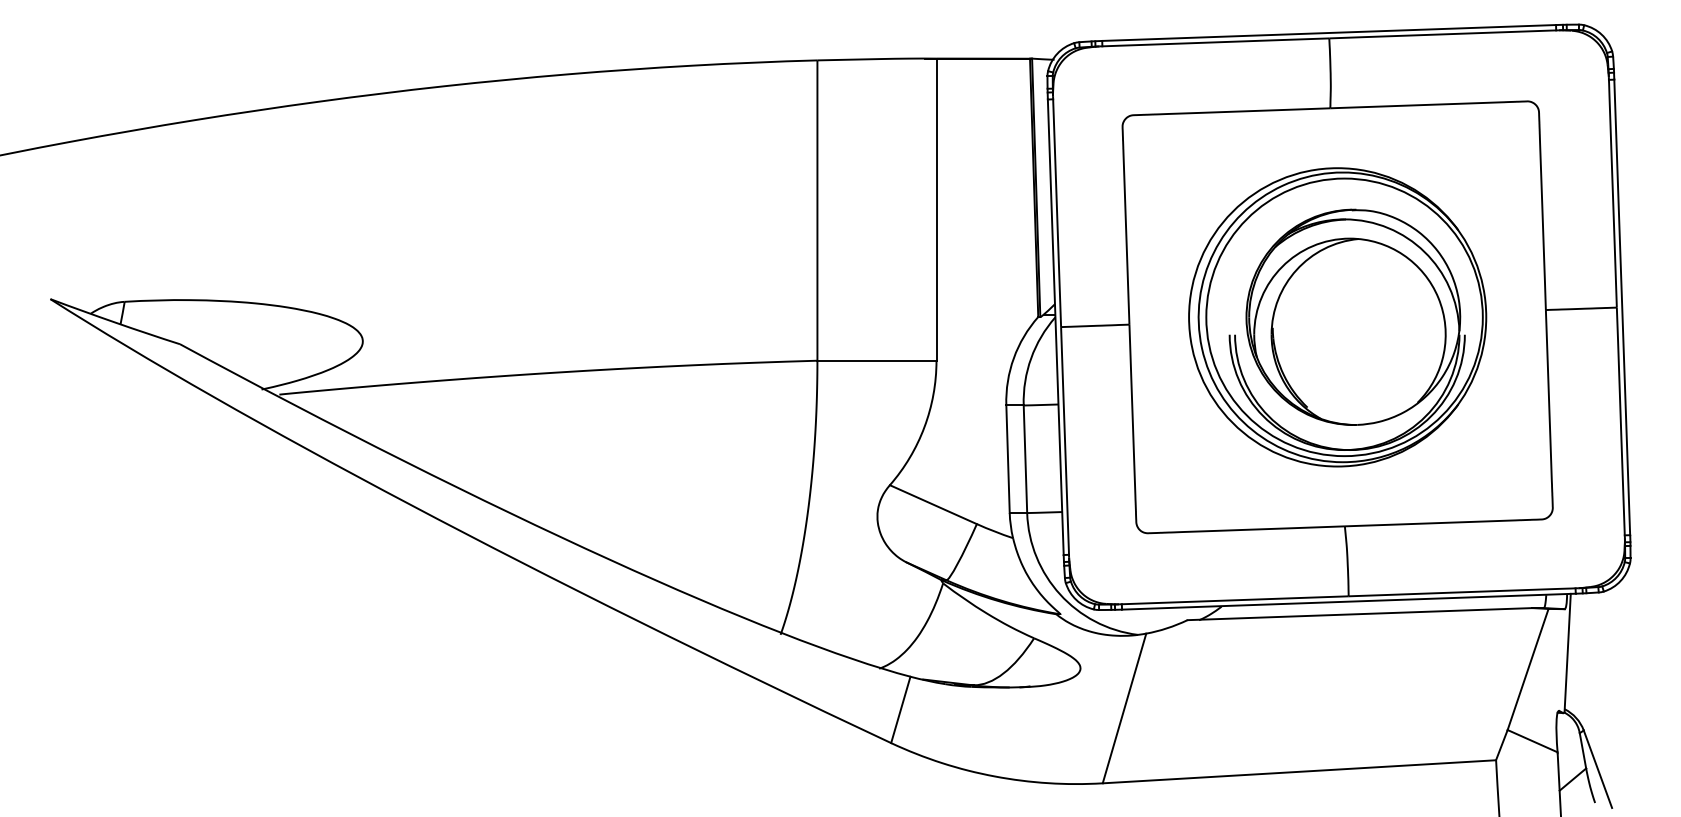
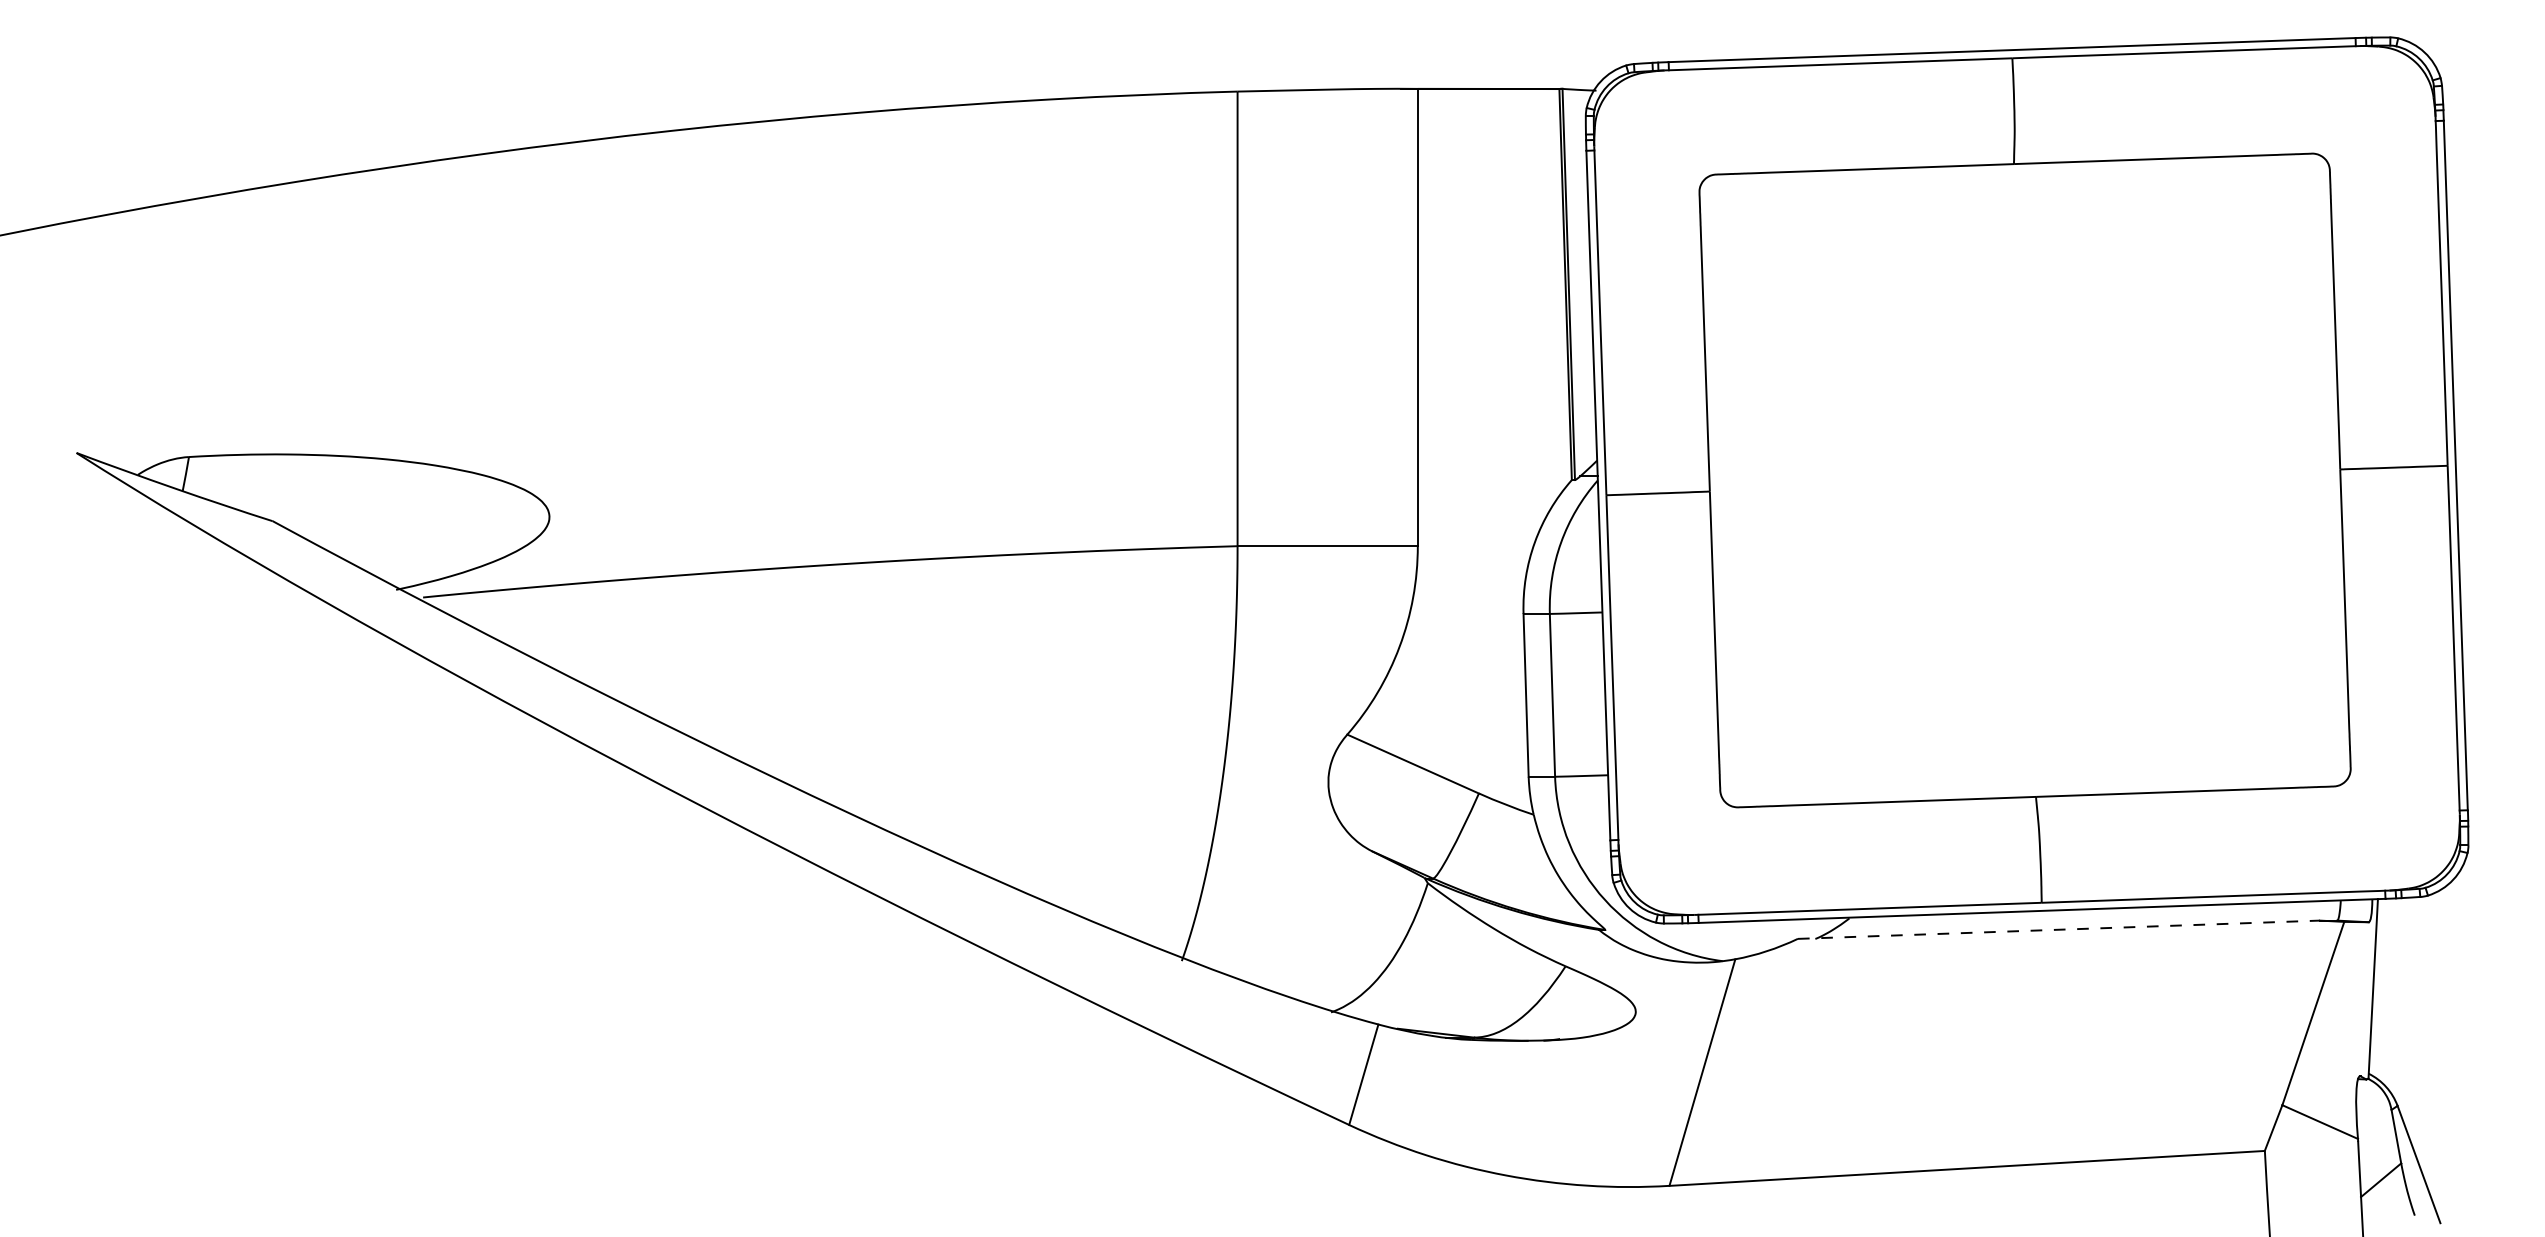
part: (1337, 317) -> (2024, 480), removed
line: (1360, 614) -> (2059, 930), solid -> dashed

